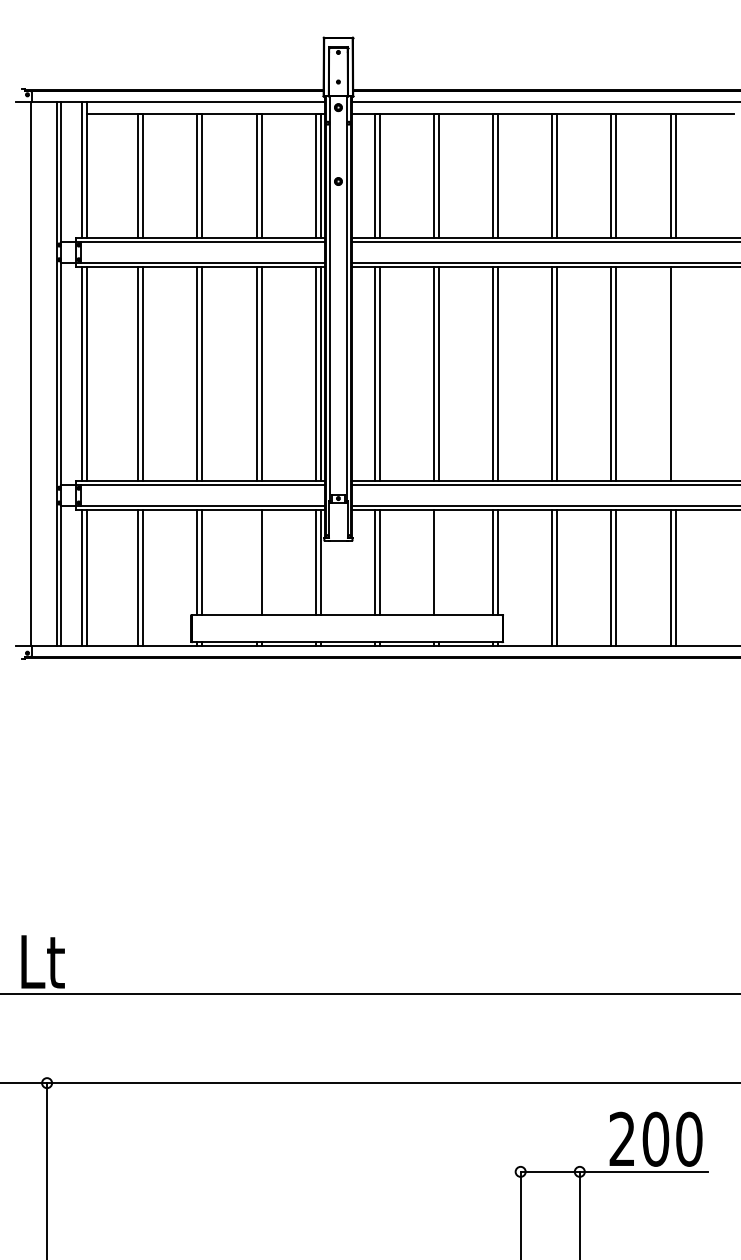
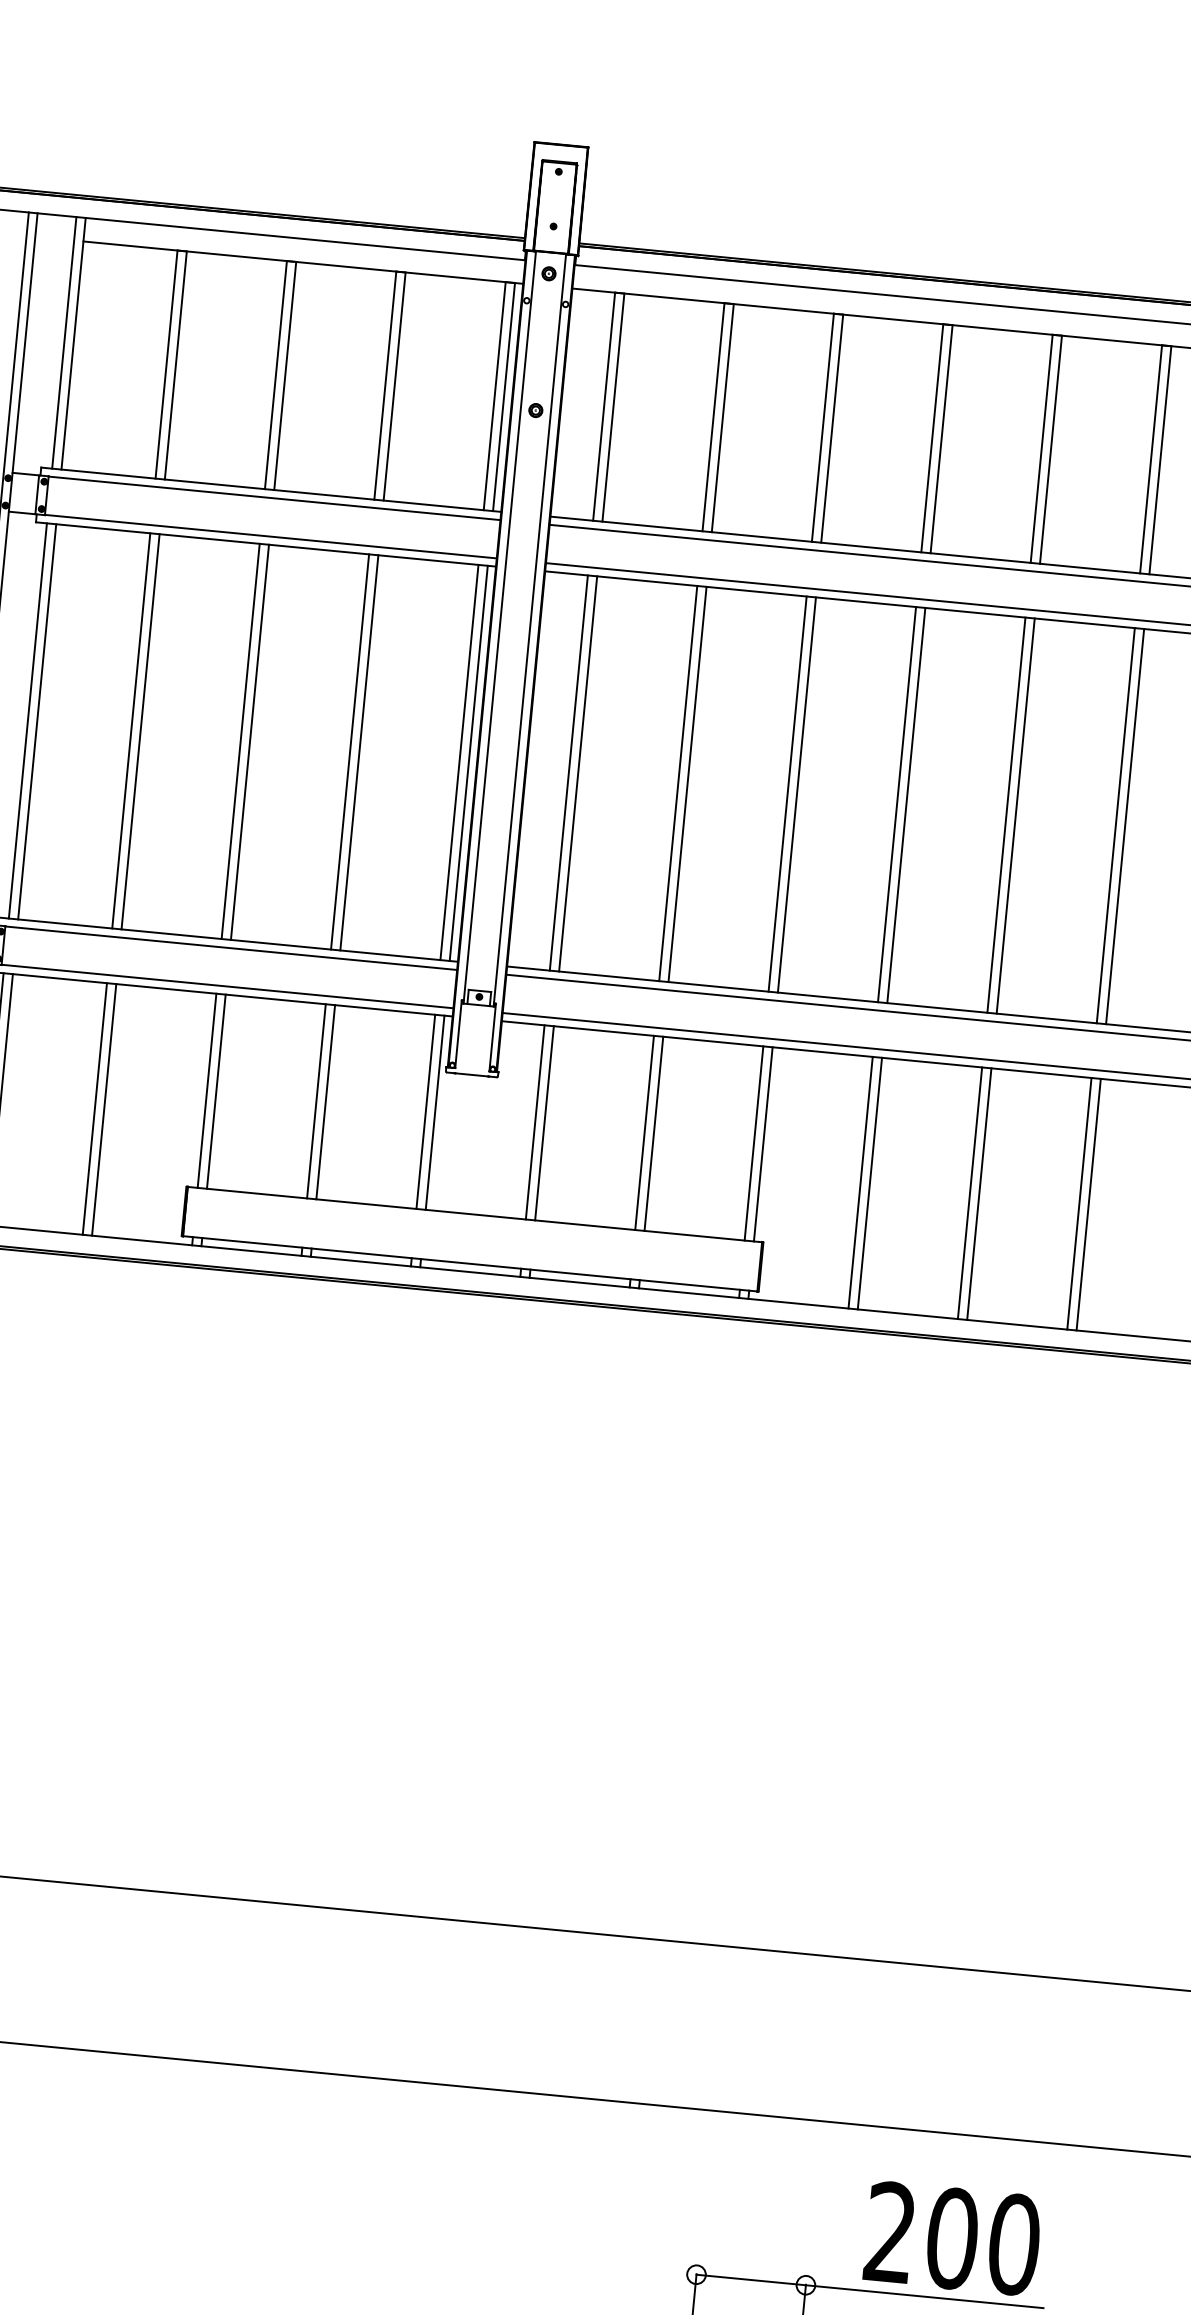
line: (675, 373) -> (1125, 825), added
line: (256, 562) -> (316, 1100), added
line: (439, 562) -> (654, 1133), added

